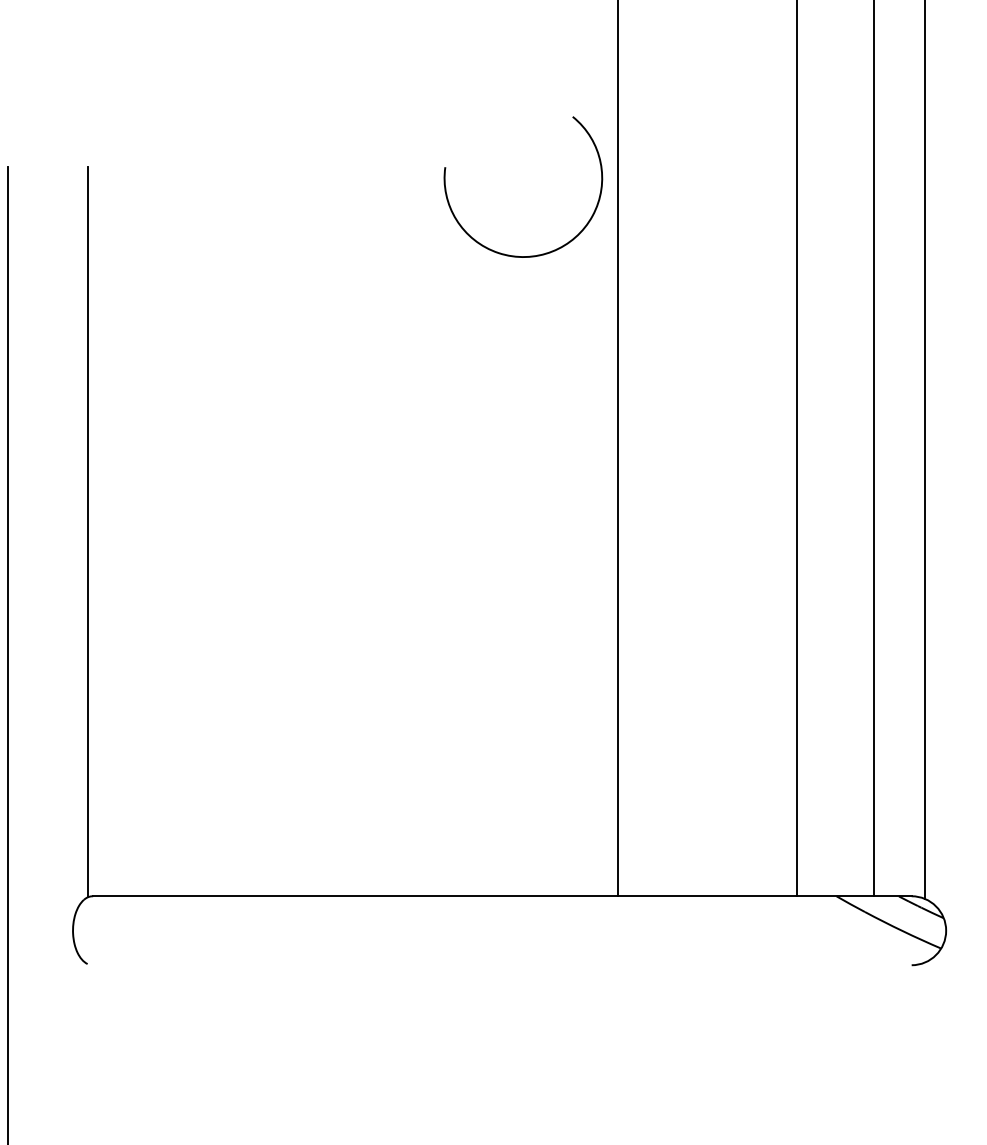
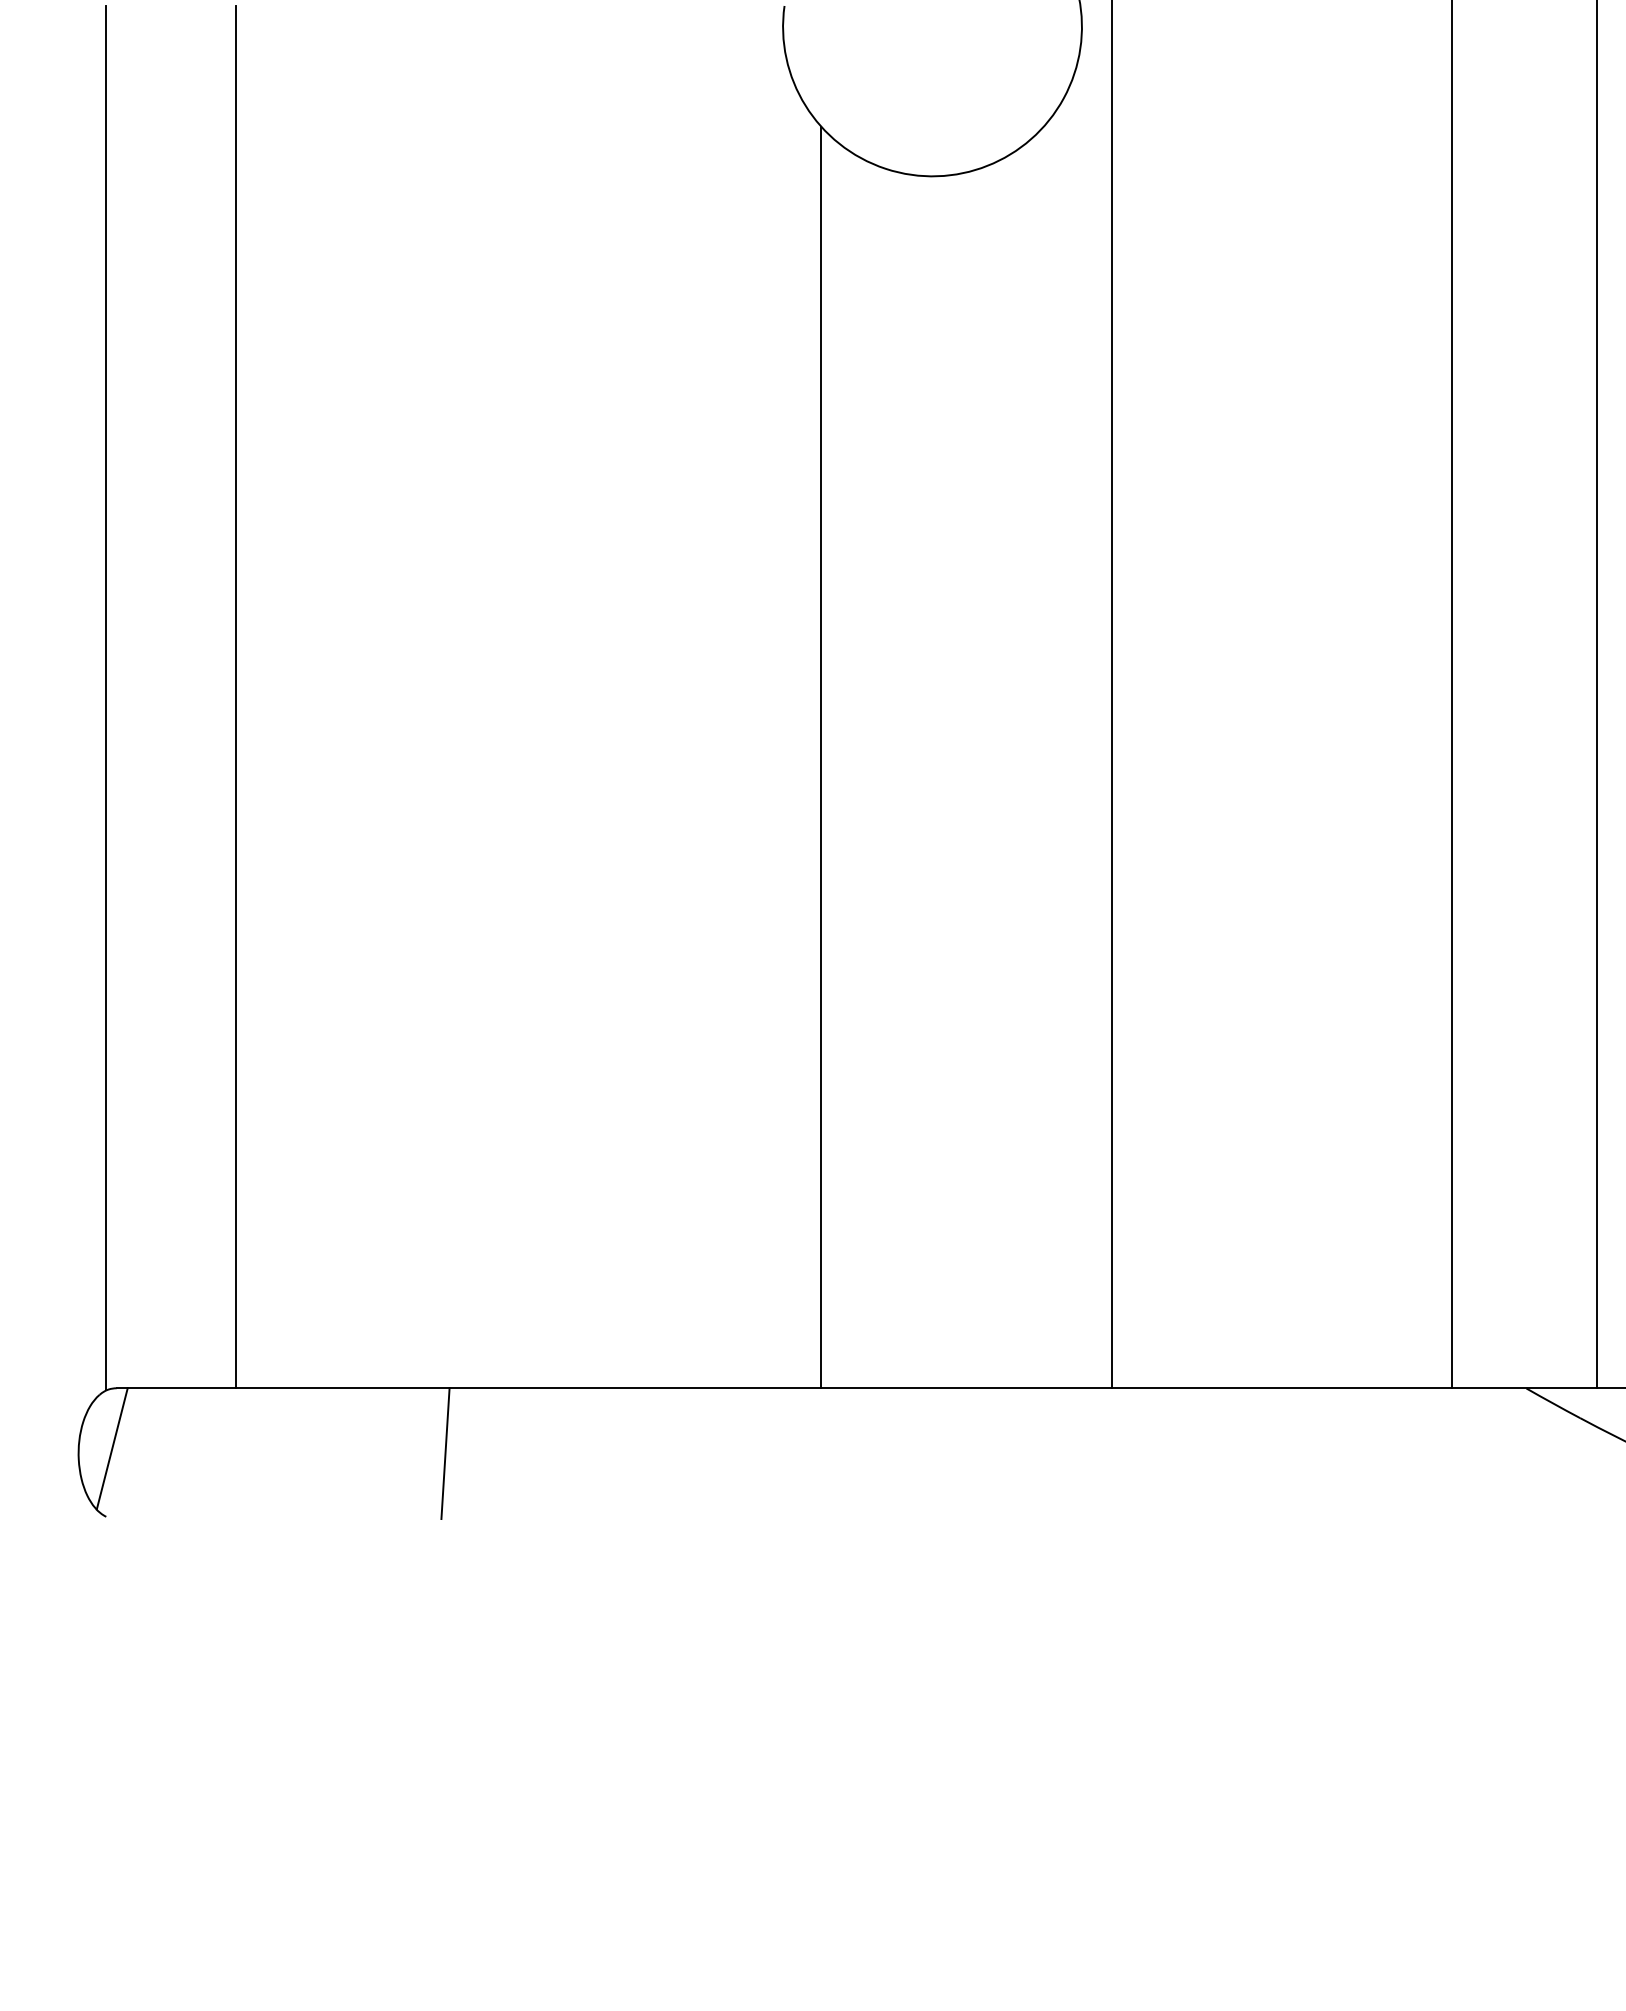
line: (155, 531) -> (234, 696), added
line: (464, 563) -> (820, 757), added
line: (90, 928) -> (111, 1449), added
line: (266, 930) -> (445, 1453), added

